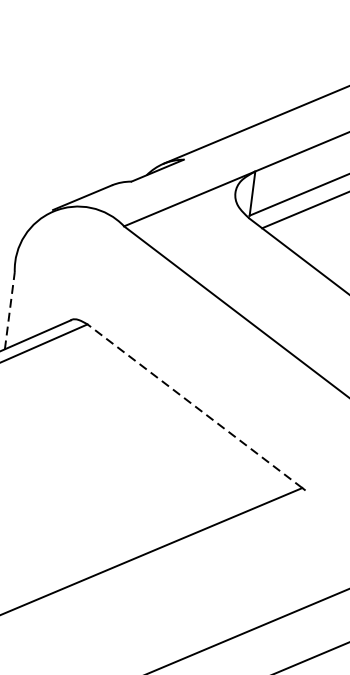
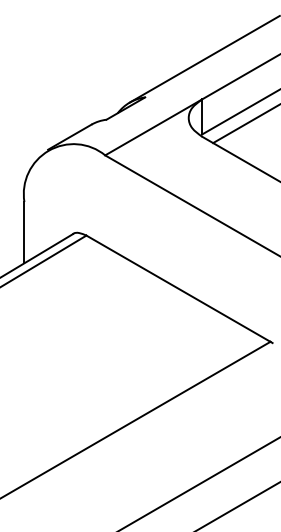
line: (9, 310) -> (24, 232), dashed -> solid
line: (195, 405) -> (178, 288), dashed -> solid

